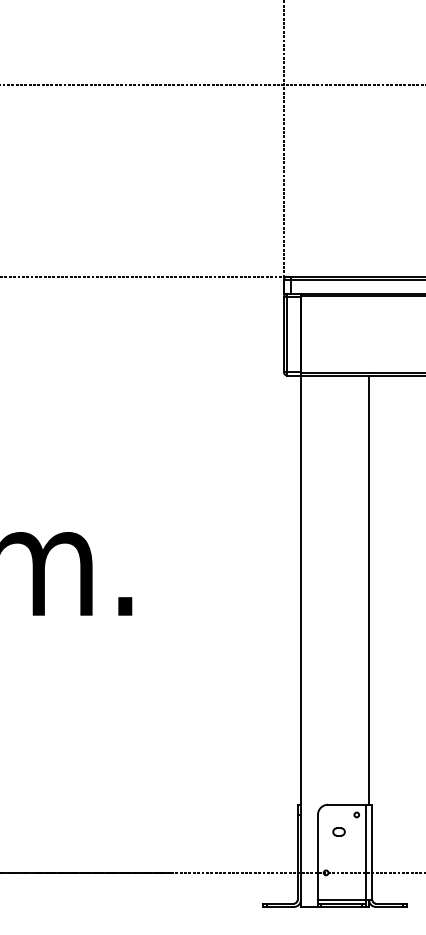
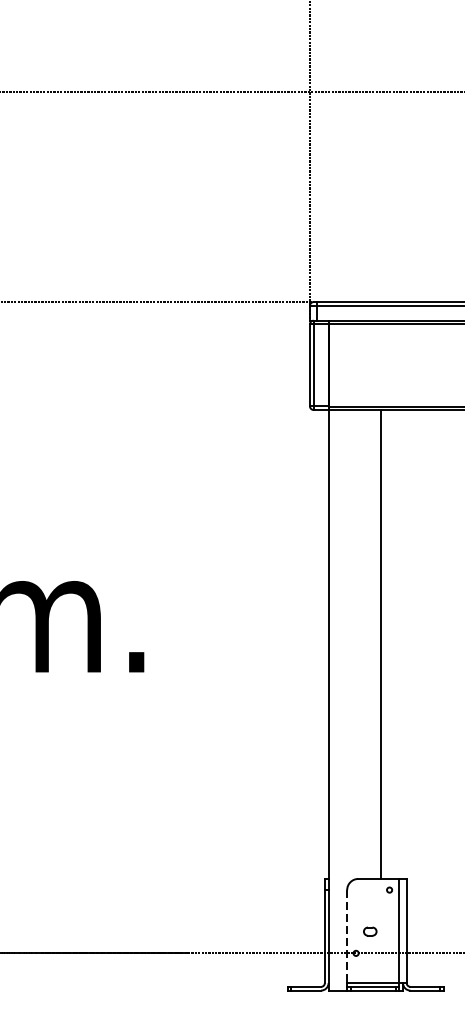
line: (369, 589) -> (381, 643), moved
part: (338, 831) -> (369, 931), moved
line: (317, 857) -> (346, 936), solid -> dashed

